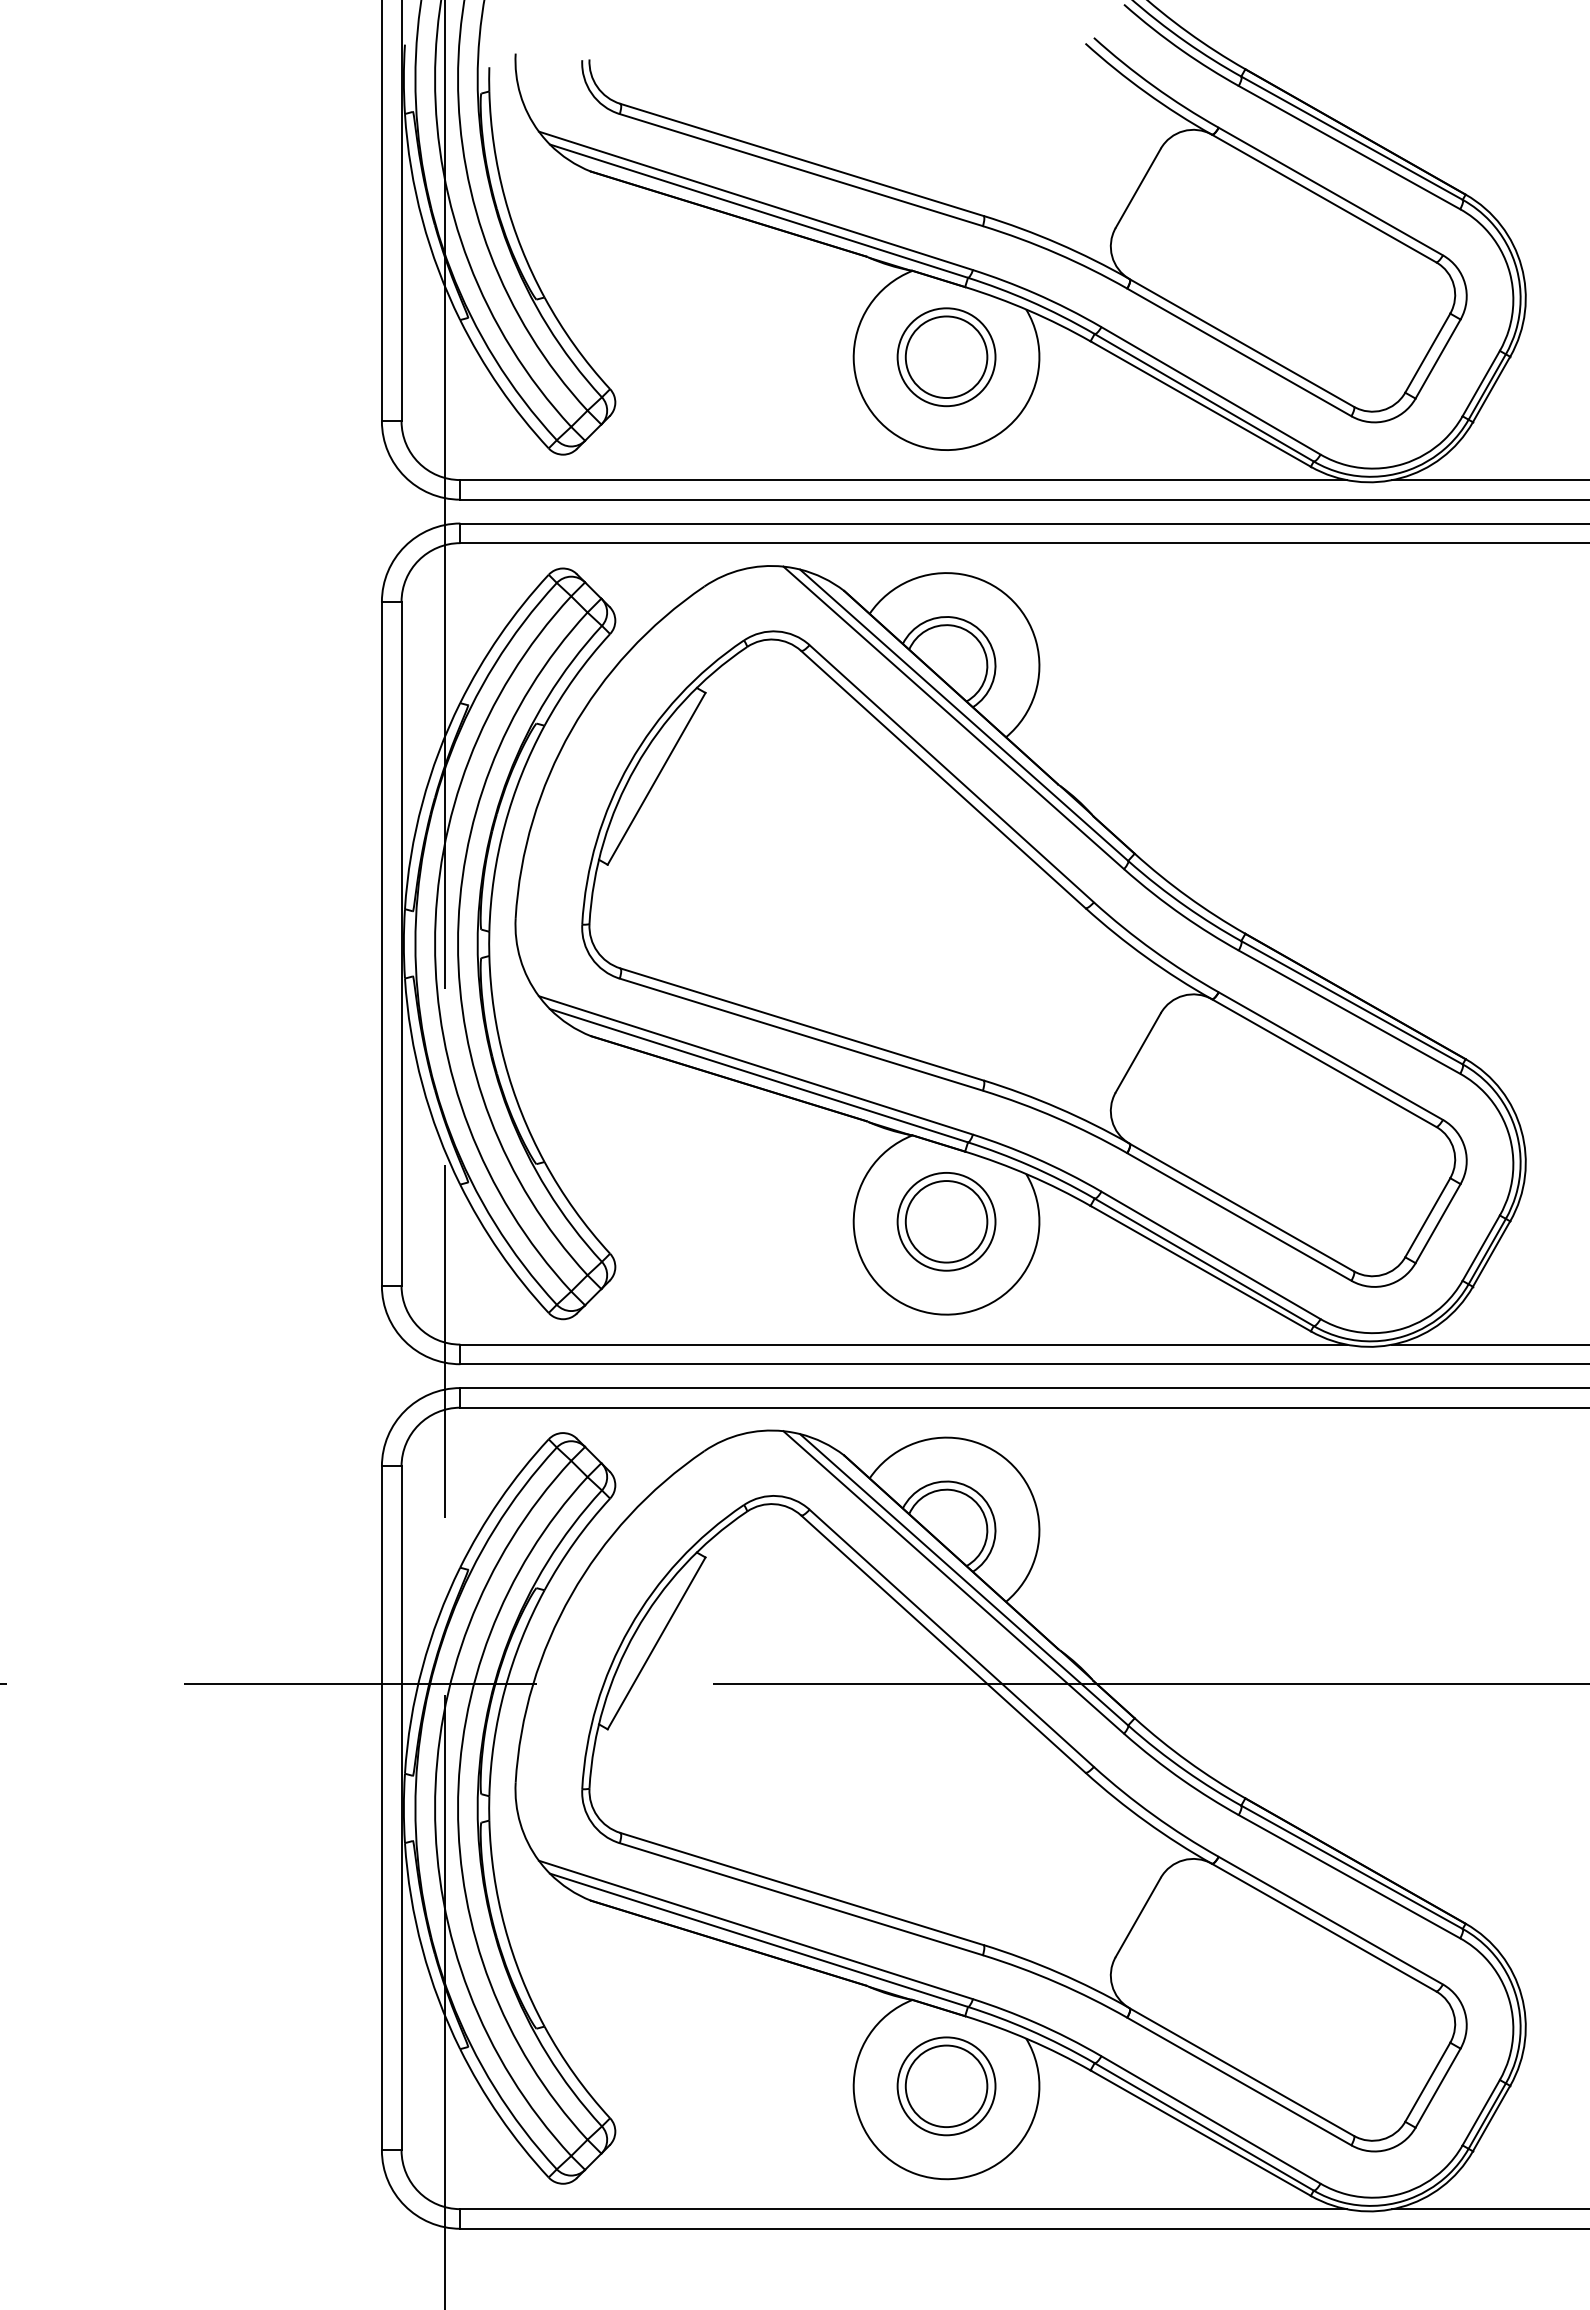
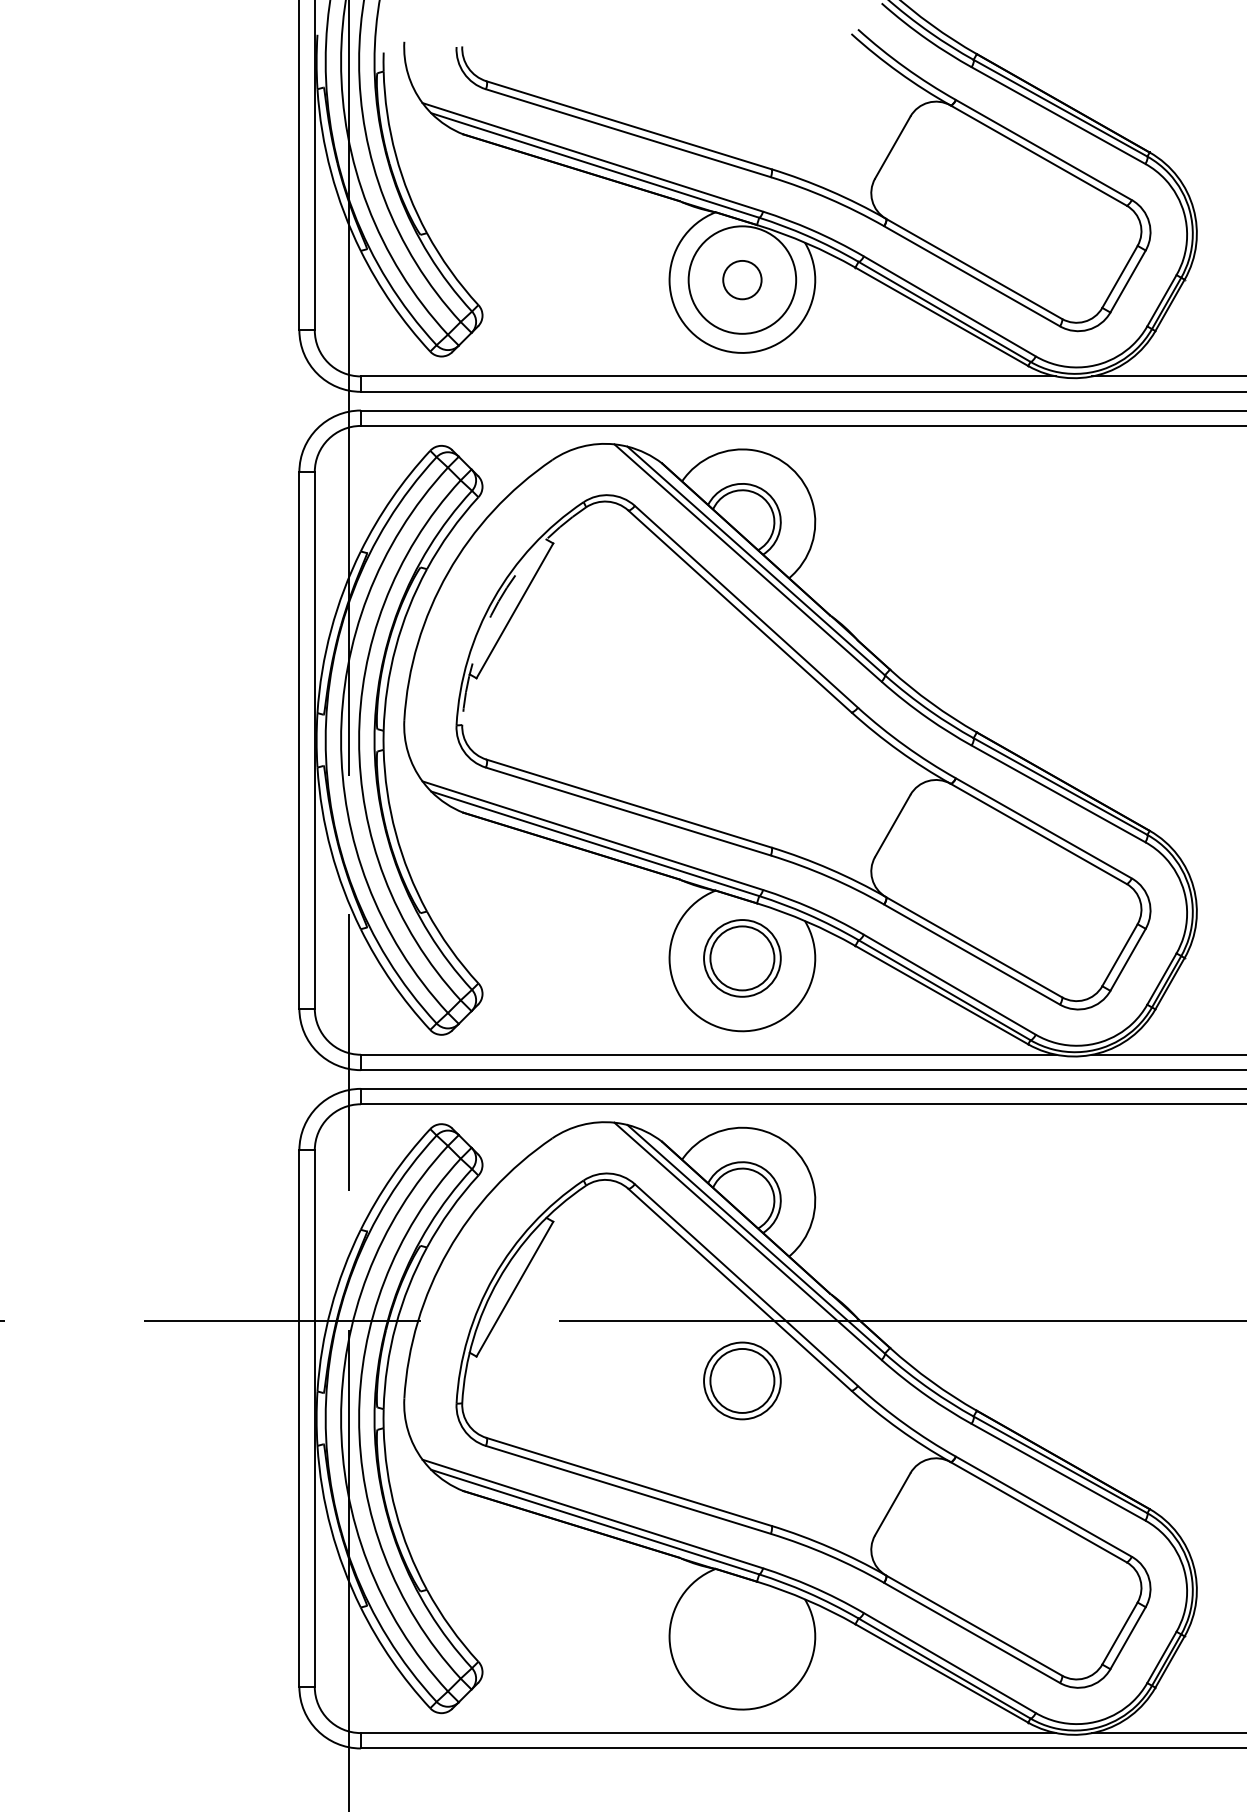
circle: (946, 357) -> (742, 280), size x0.6
circle: (946, 357) -> (742, 280), size x1.4
arc: (635, 766) -> (498, 601), solid -> dashed
part: (946, 2086) -> (742, 1381), moved

